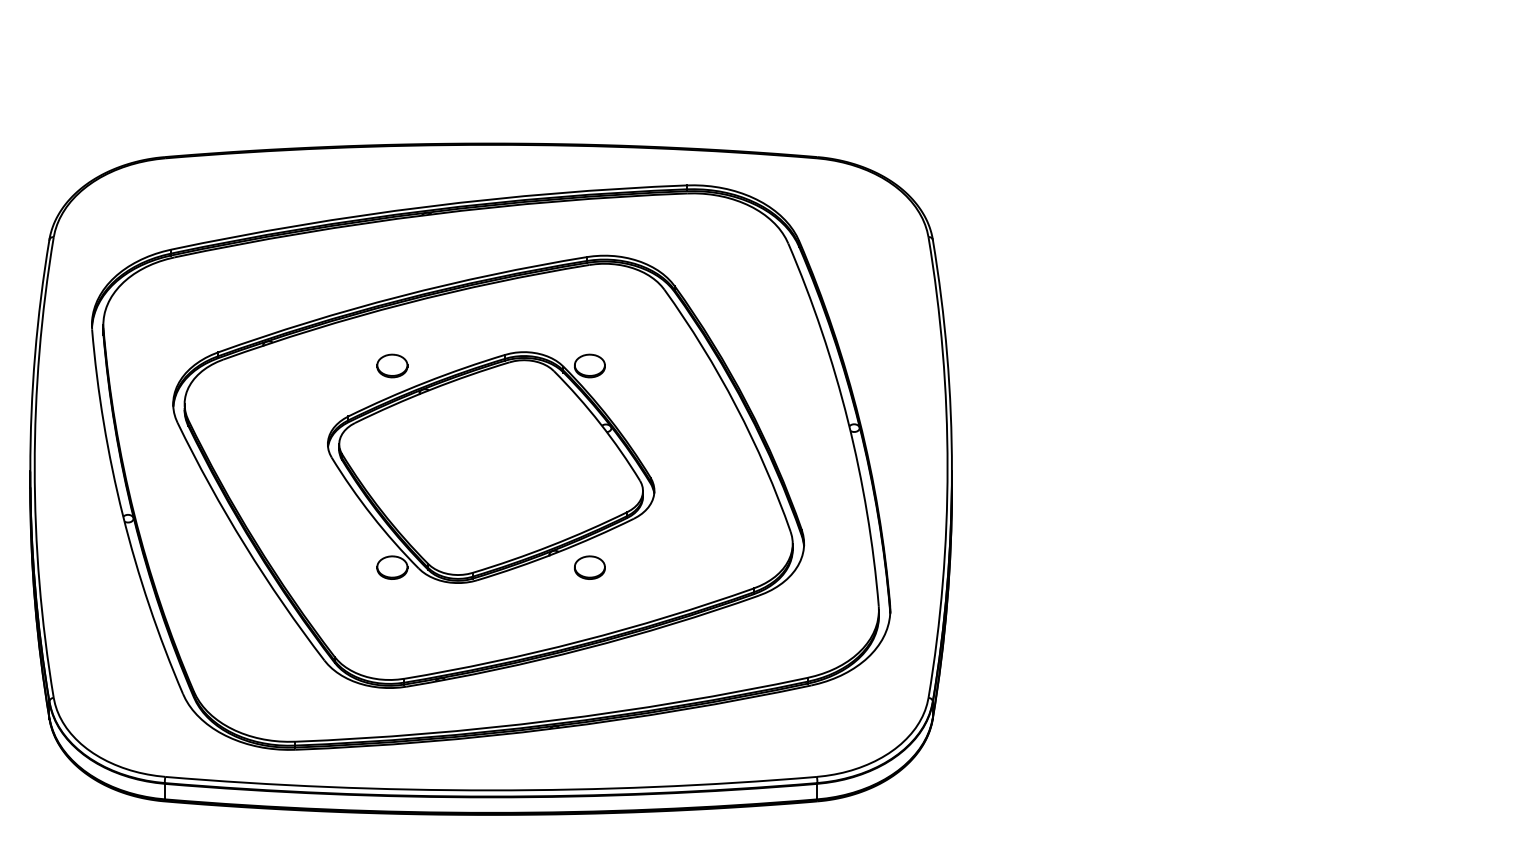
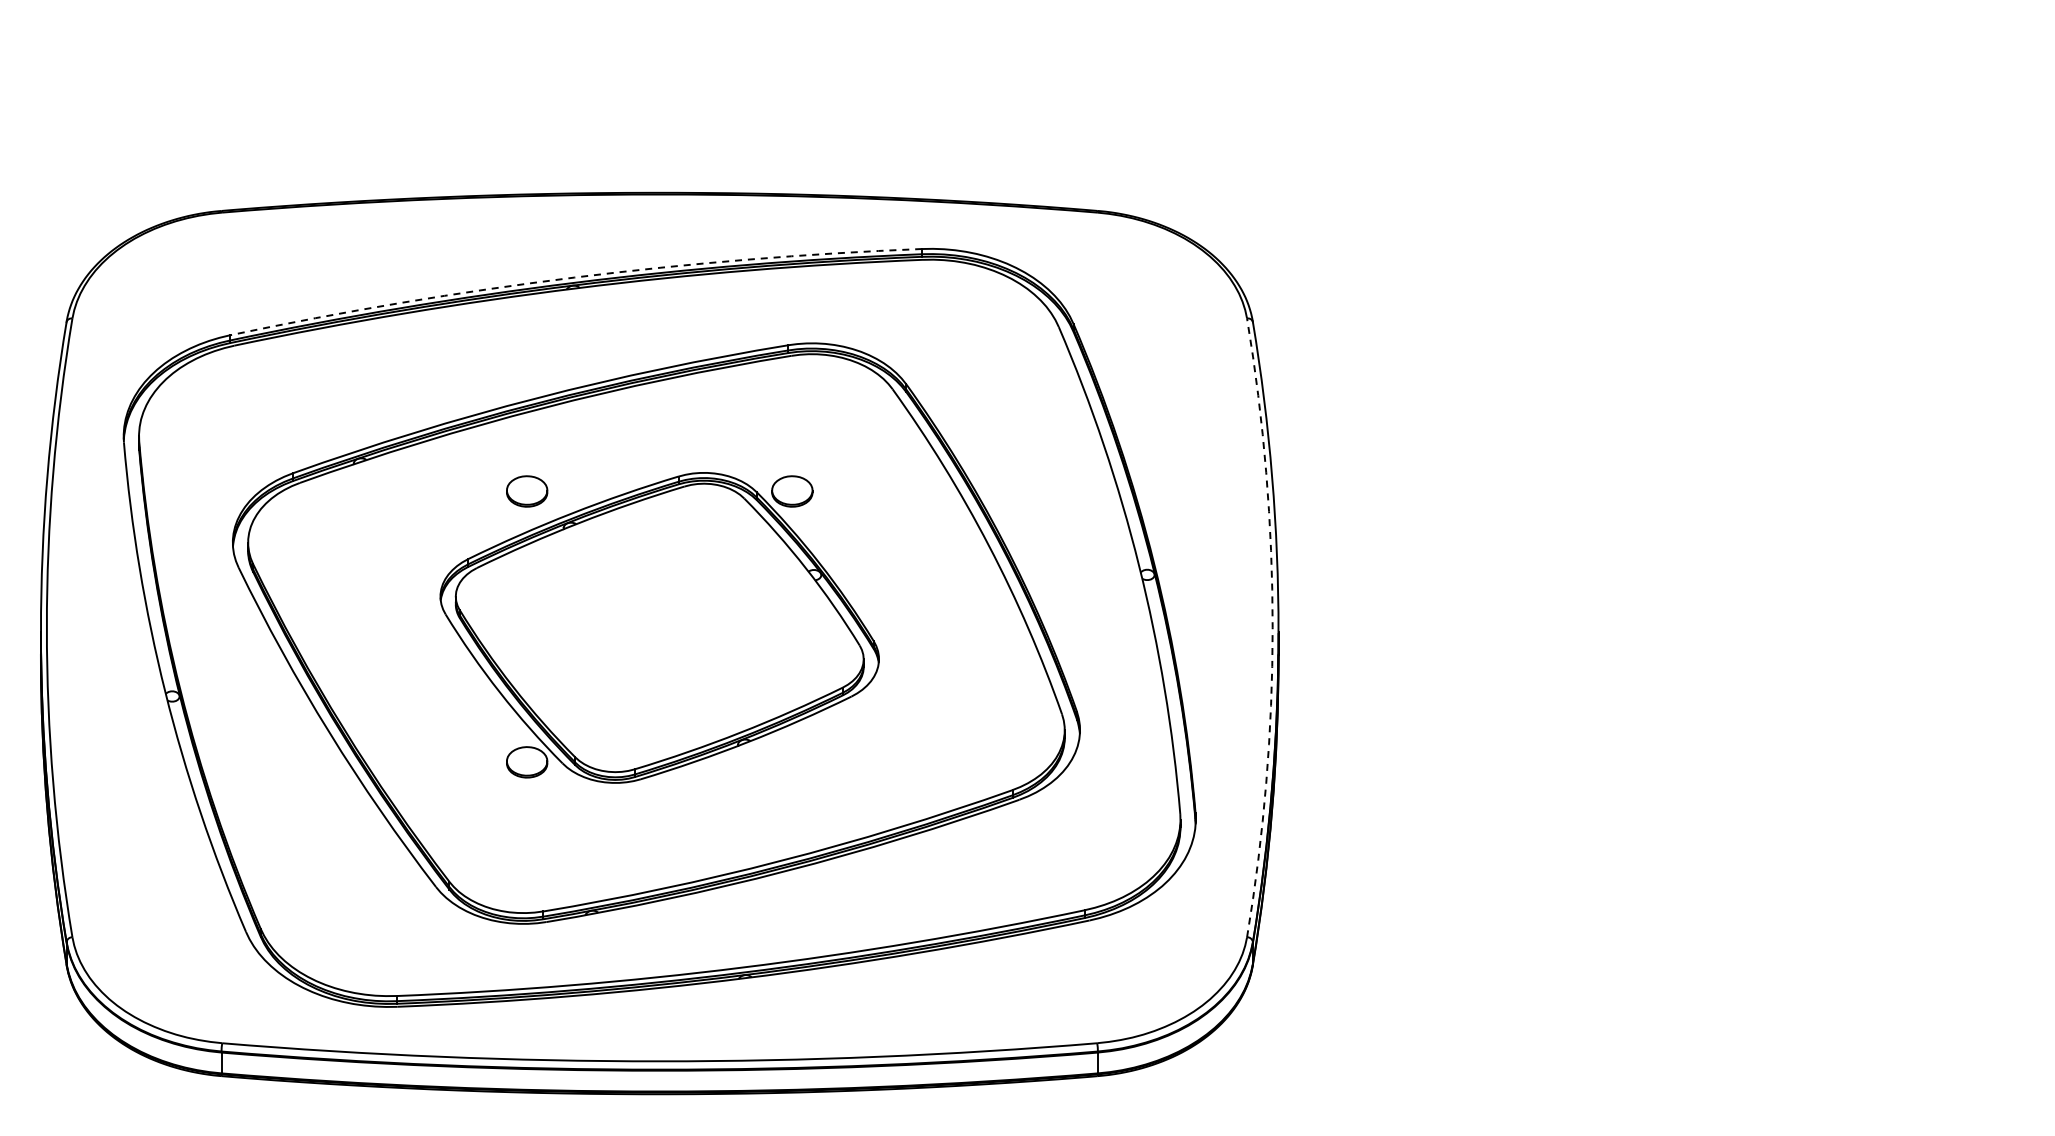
arc: (427, 206) -> (574, 277), solid -> dashed
arc: (947, 467) -> (1272, 627), solid -> dashed
part: (589, 567) -> (792, 762), removed

